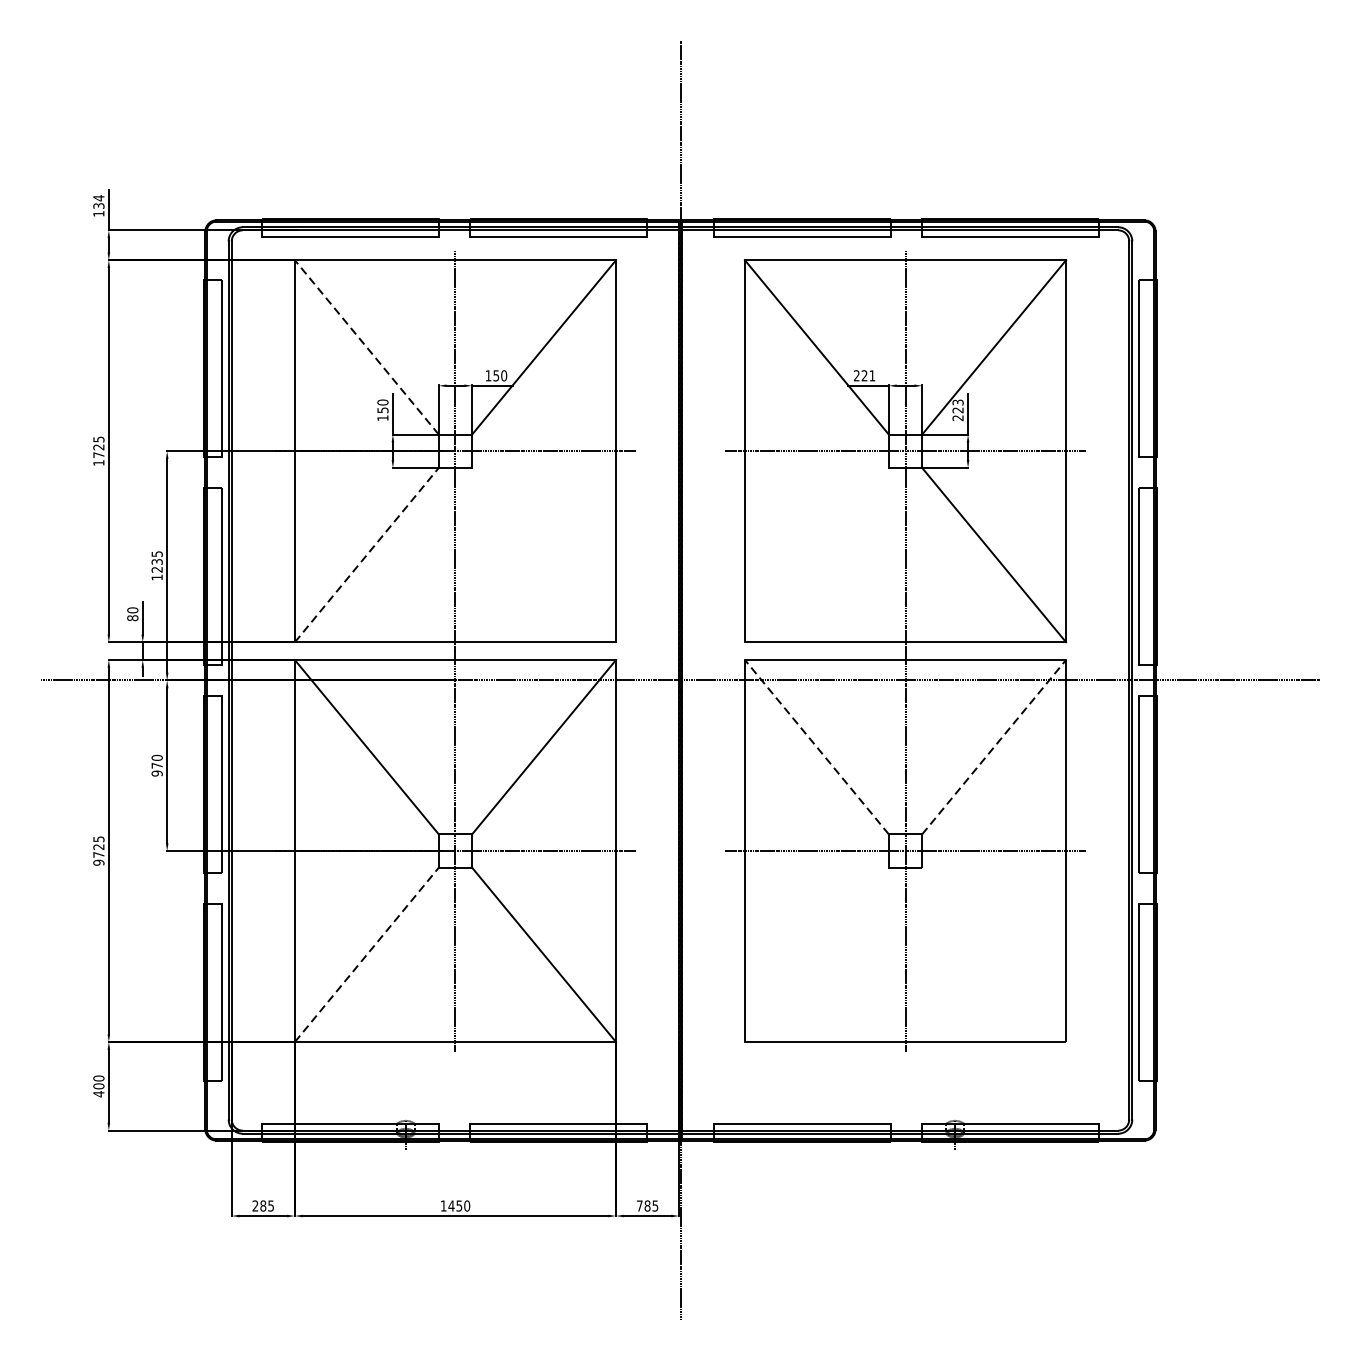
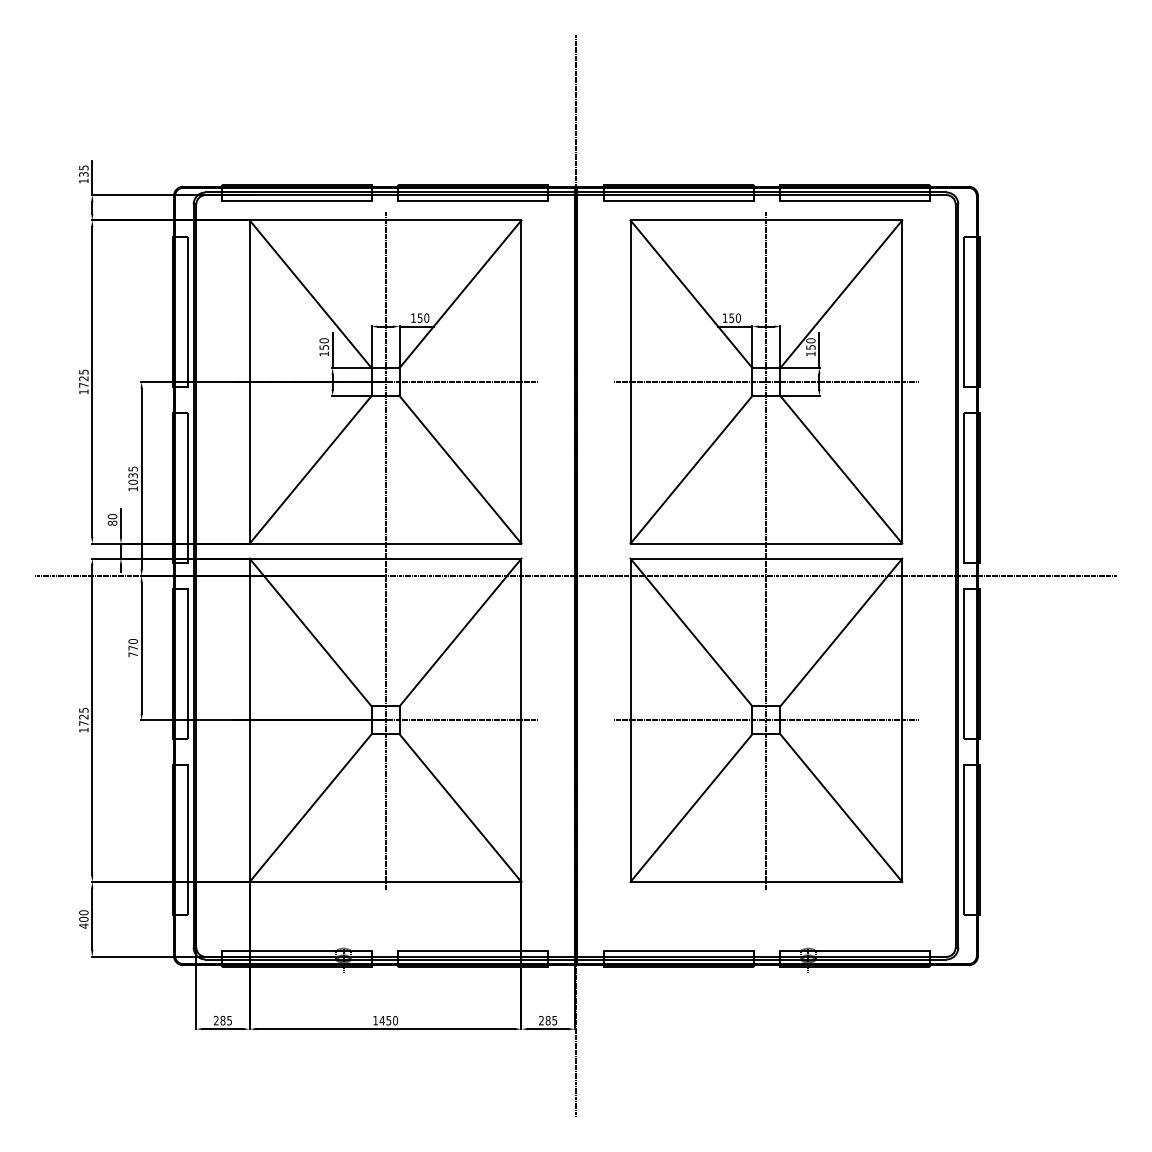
text: (98, 197) -> (83, 167), 134 -> 135
line: (366, 347) -> (310, 294), dashed -> solid
text: (864, 375) -> (731, 317), 221 -> 150
text: (957, 410) -> (810, 347), 223 -> 150
line: (366, 554) -> (310, 469), dashed -> solid
line: (544, 554) -> (460, 469), added
line: (816, 554) -> (691, 469), added
text: (156, 568) -> (132, 481), 1235 -> 1035
line: (816, 747) -> (691, 632), dashed -> solid
line: (994, 747) -> (841, 632), dashed -> solid
text: (156, 773) -> (132, 654), 970 -> 770
text: (98, 861) -> (83, 729), 9725 -> 1725
line: (816, 954) -> (691, 807), added
line: (994, 954) -> (841, 807), added
line: (366, 955) -> (310, 808), dashed -> solid
text: (639, 1205) -> (541, 1020), 785 -> 285

